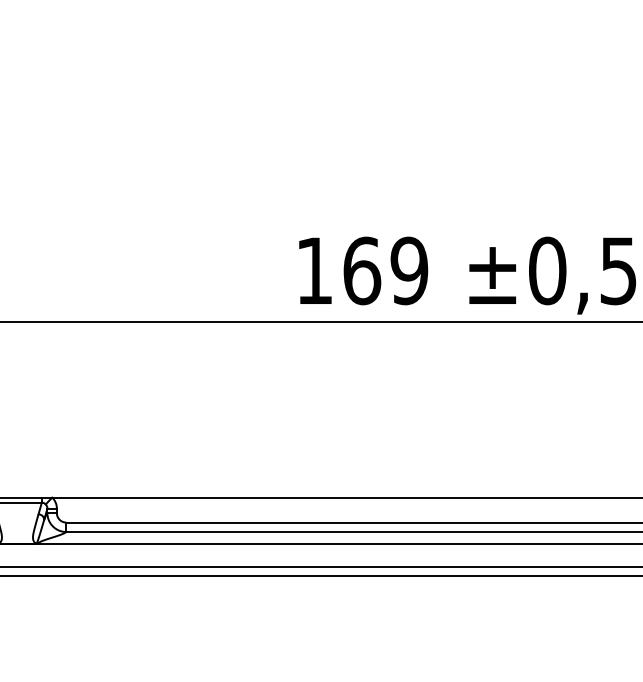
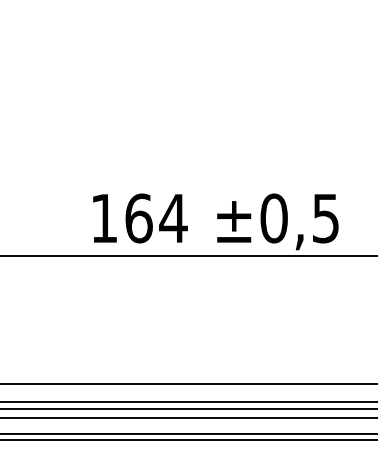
text: (409, 270) -> (173, 218), 169 -> 164

